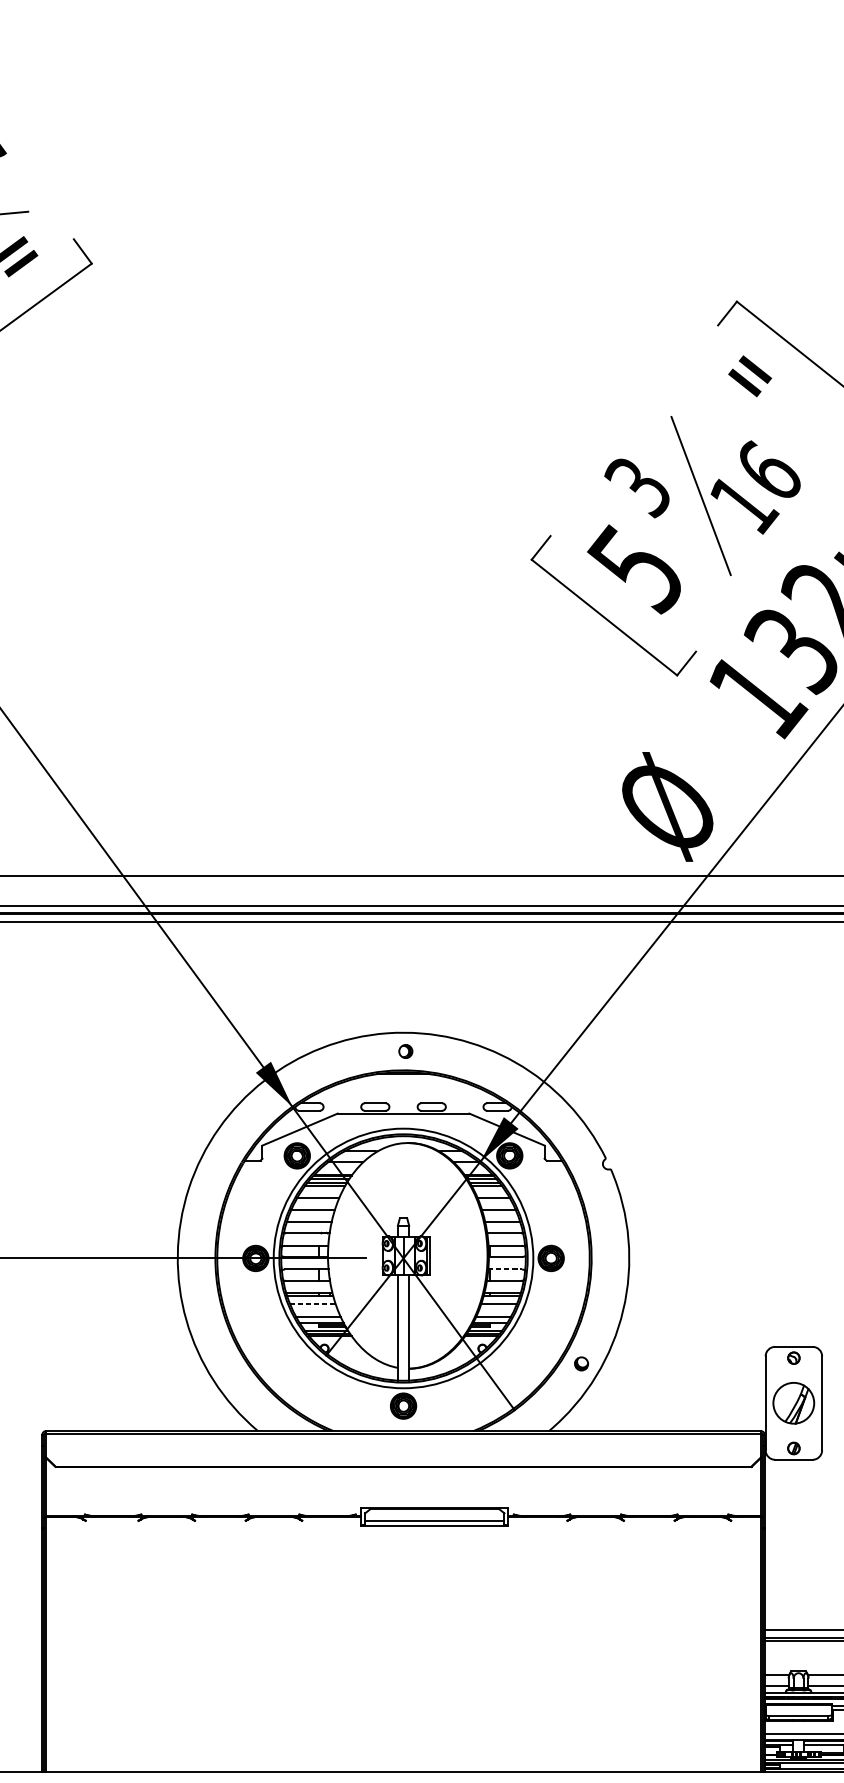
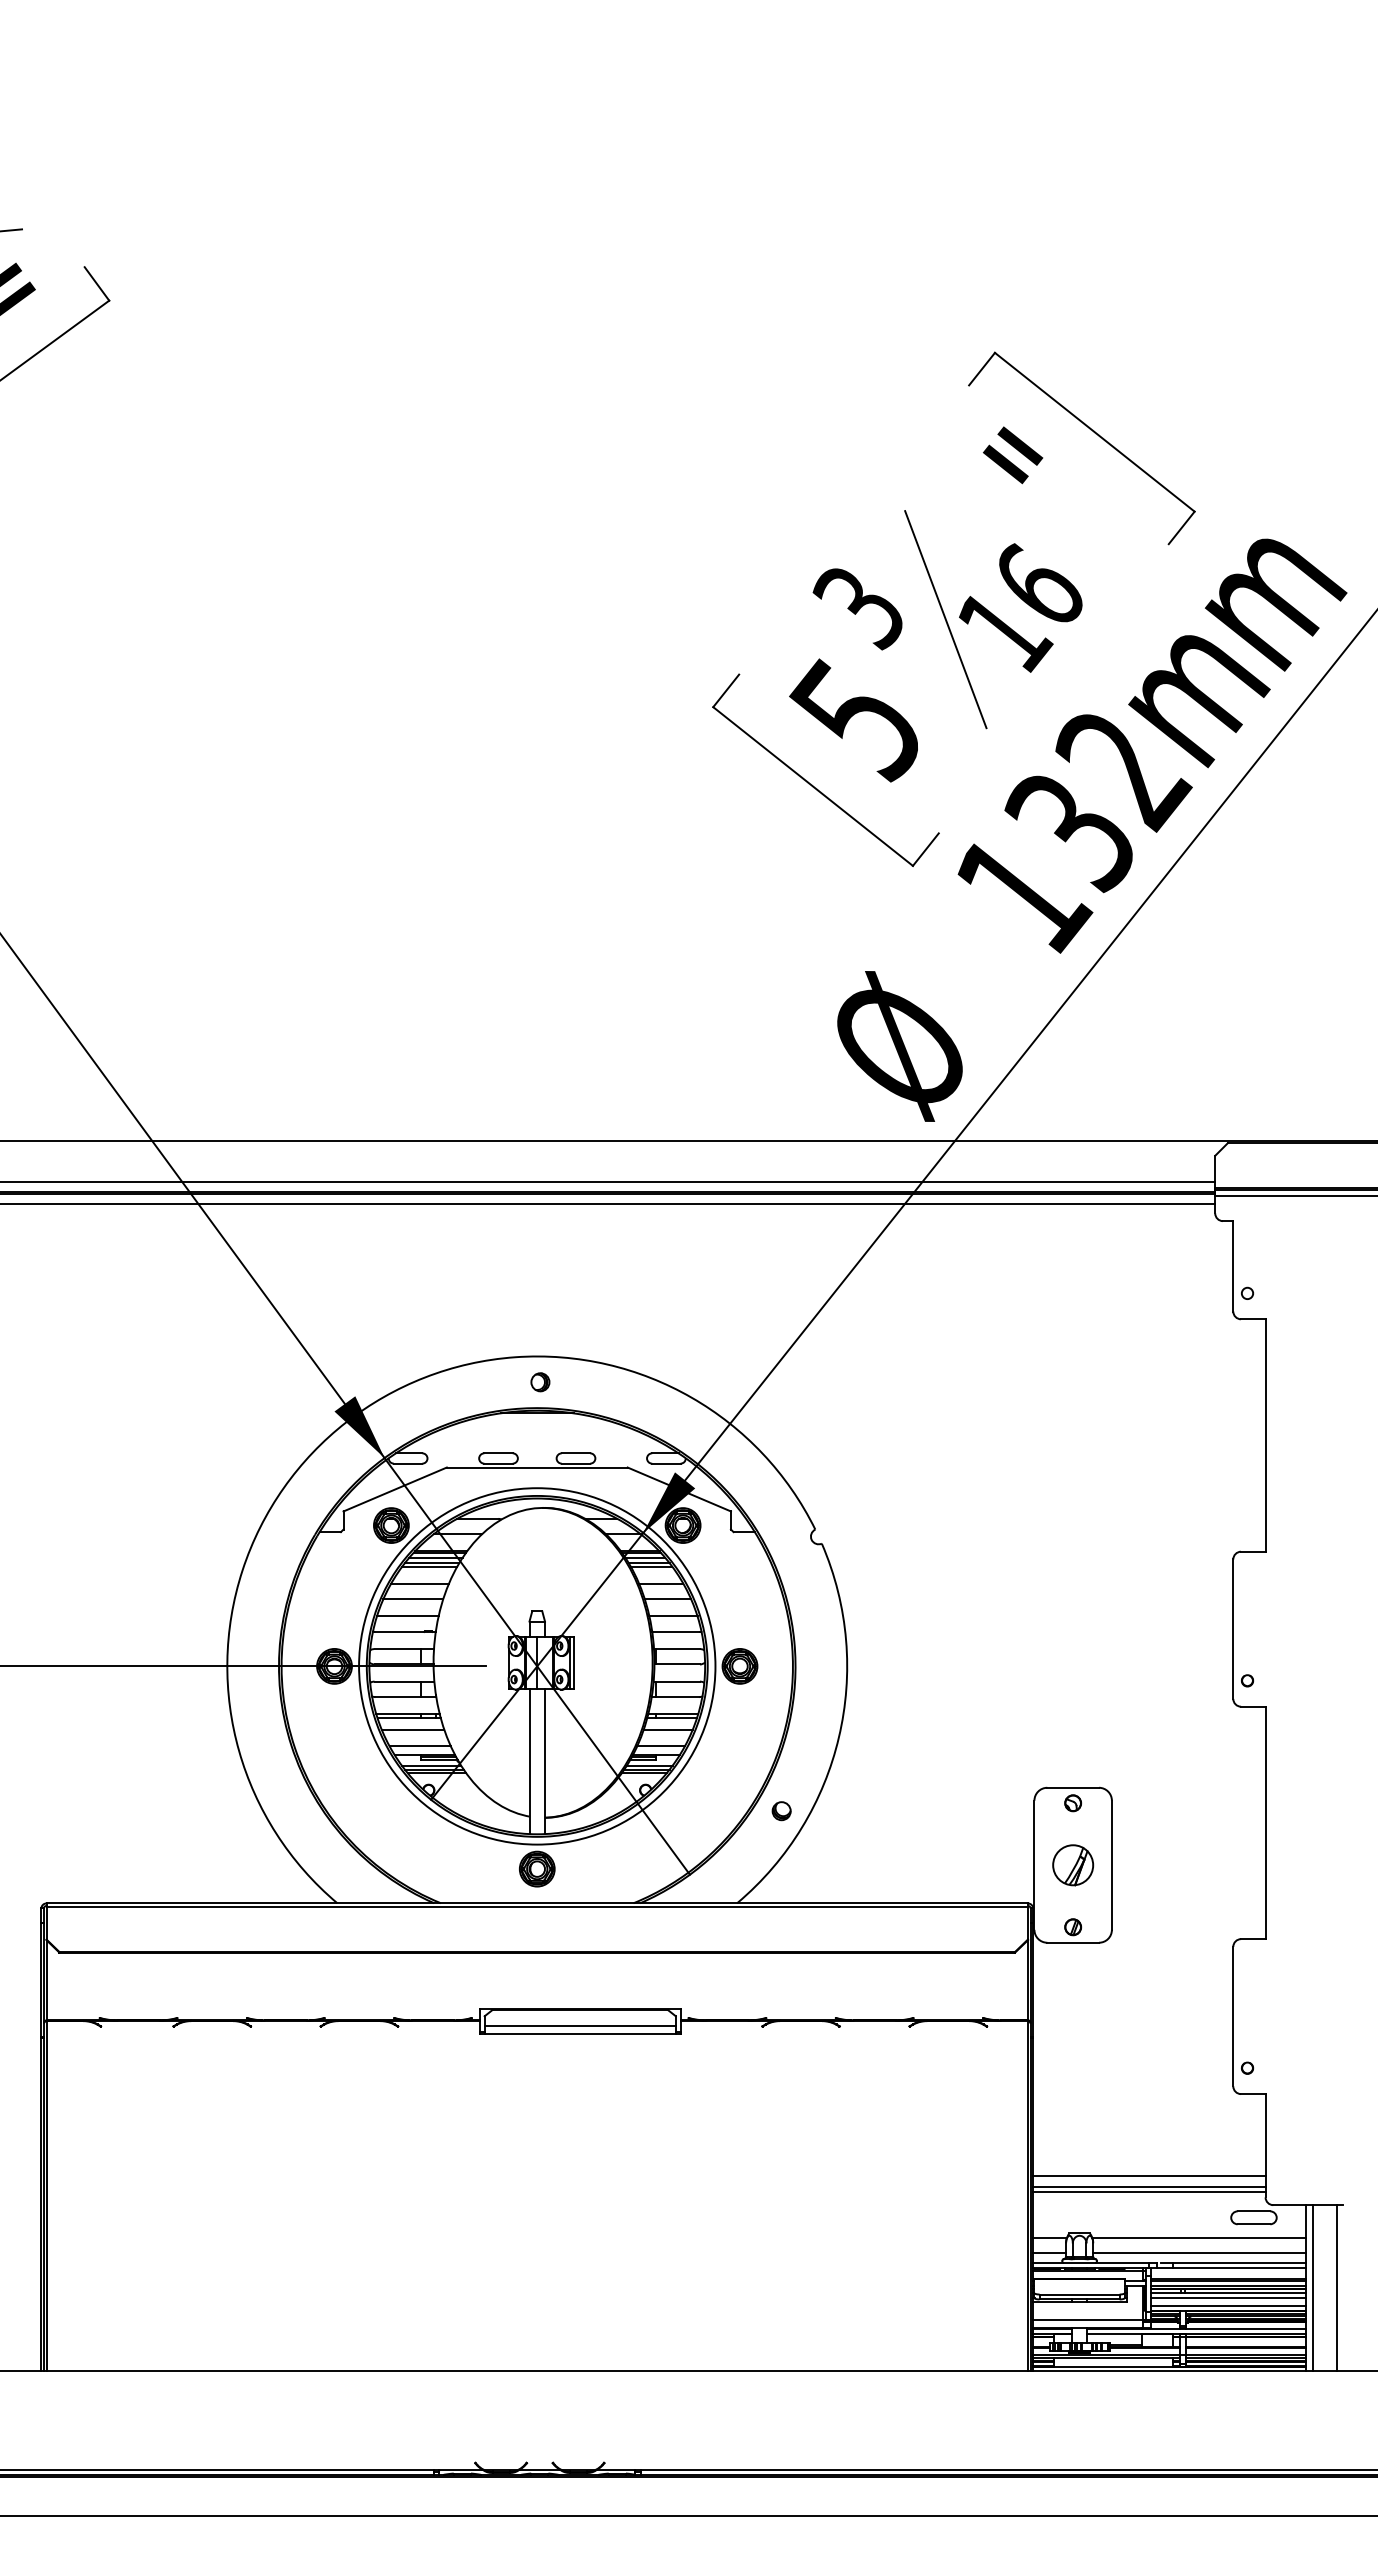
line: (505, 1269) -> (677, 1681), dashed -> solid
line: (313, 1304) -> (413, 1729), dashed -> solid
part: (794, 1403) -> (1073, 1865), size x0.71

